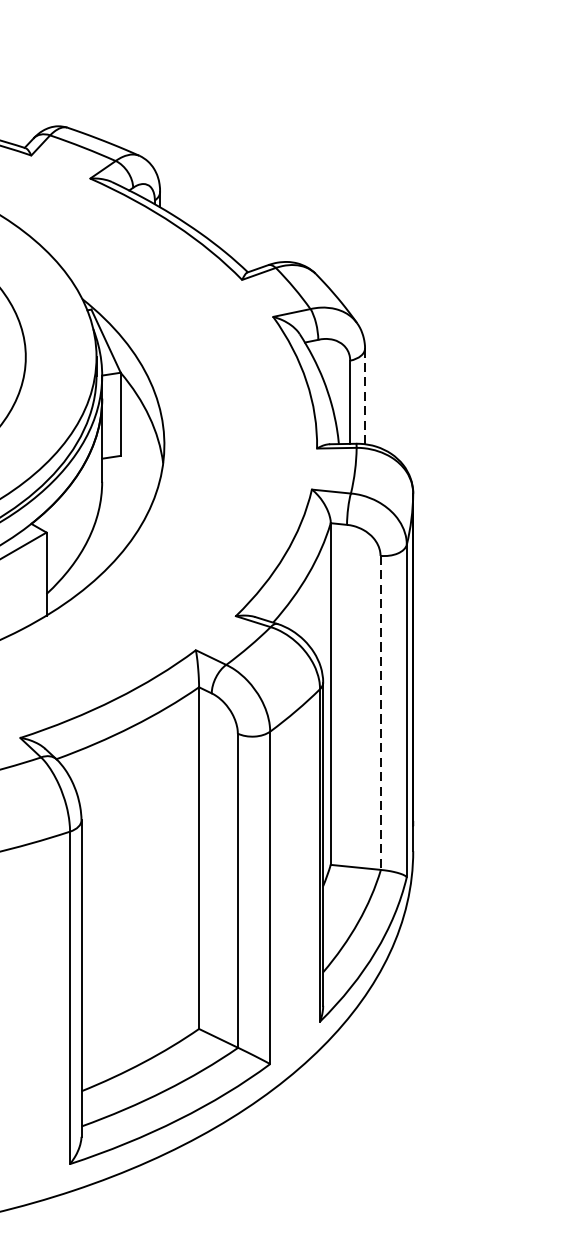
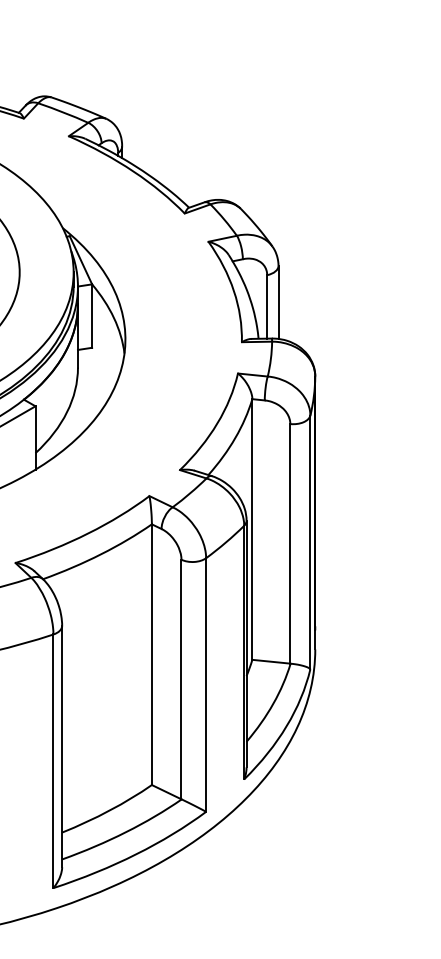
line: (365, 396) -> (278, 302), dashed -> solid
line: (380, 712) -> (290, 543), dashed -> solid

